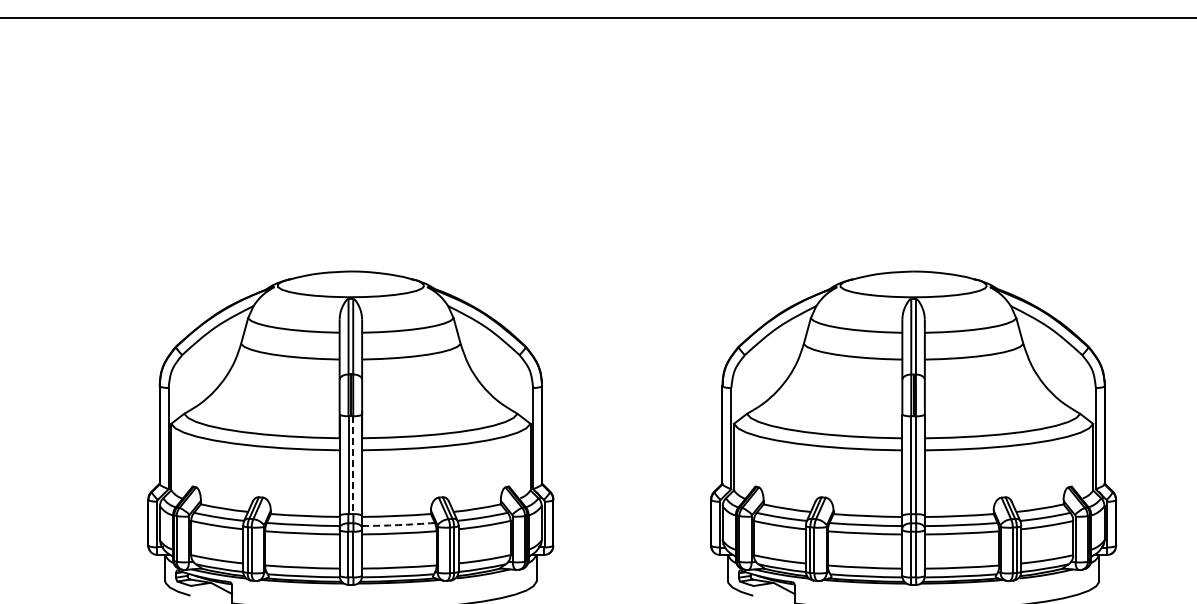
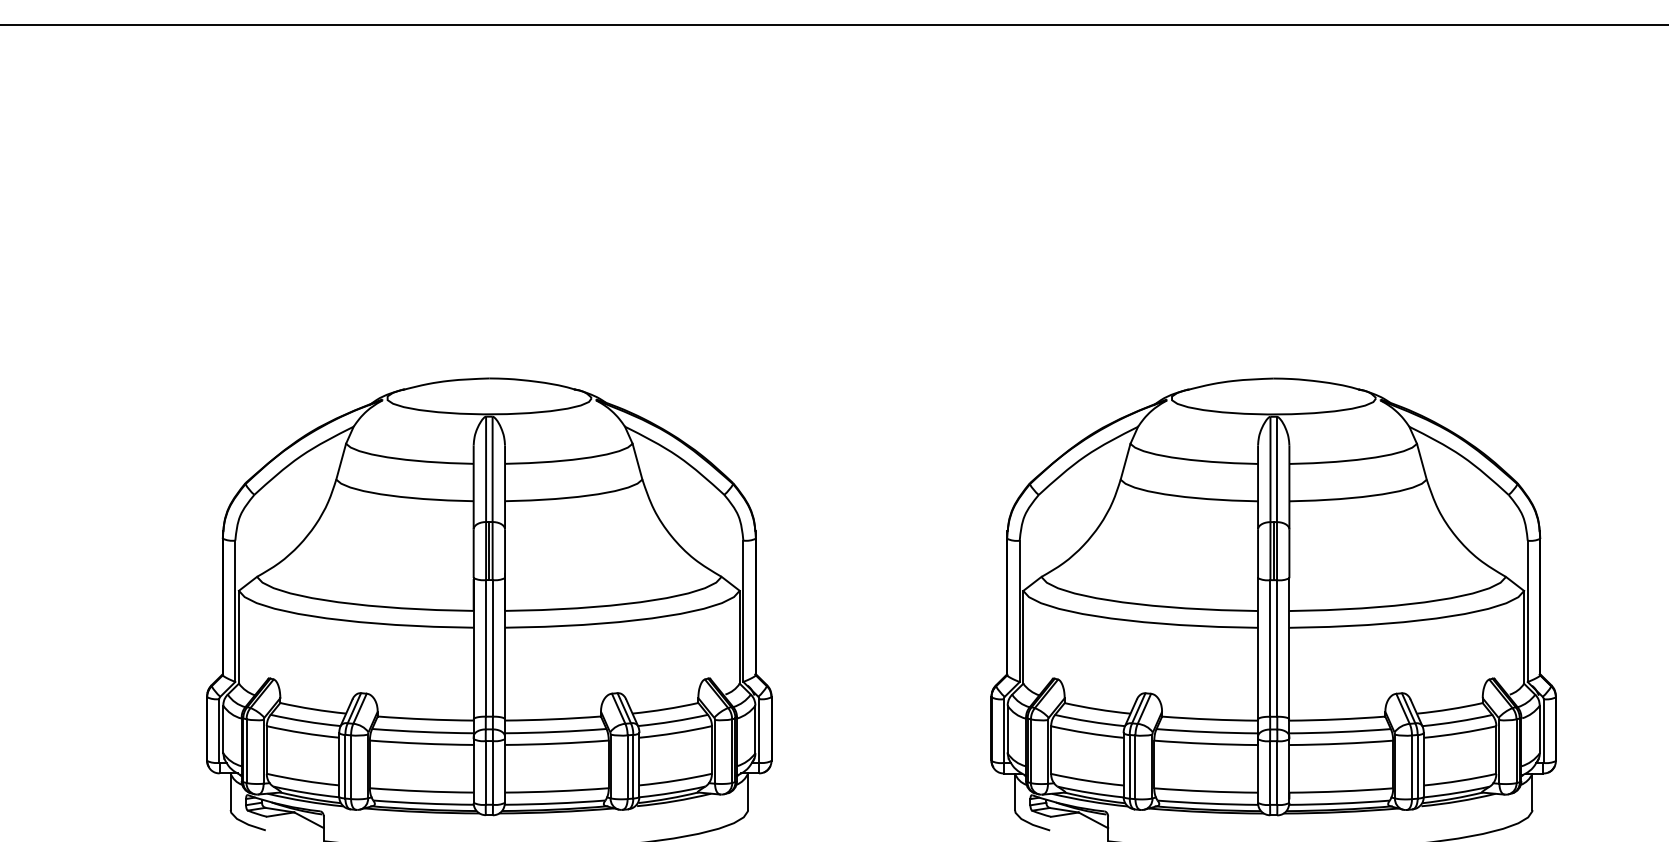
line: (353, 465) -> (492, 648), dashed -> solid
arc: (398, 525) -> (555, 732), dashed -> solid

